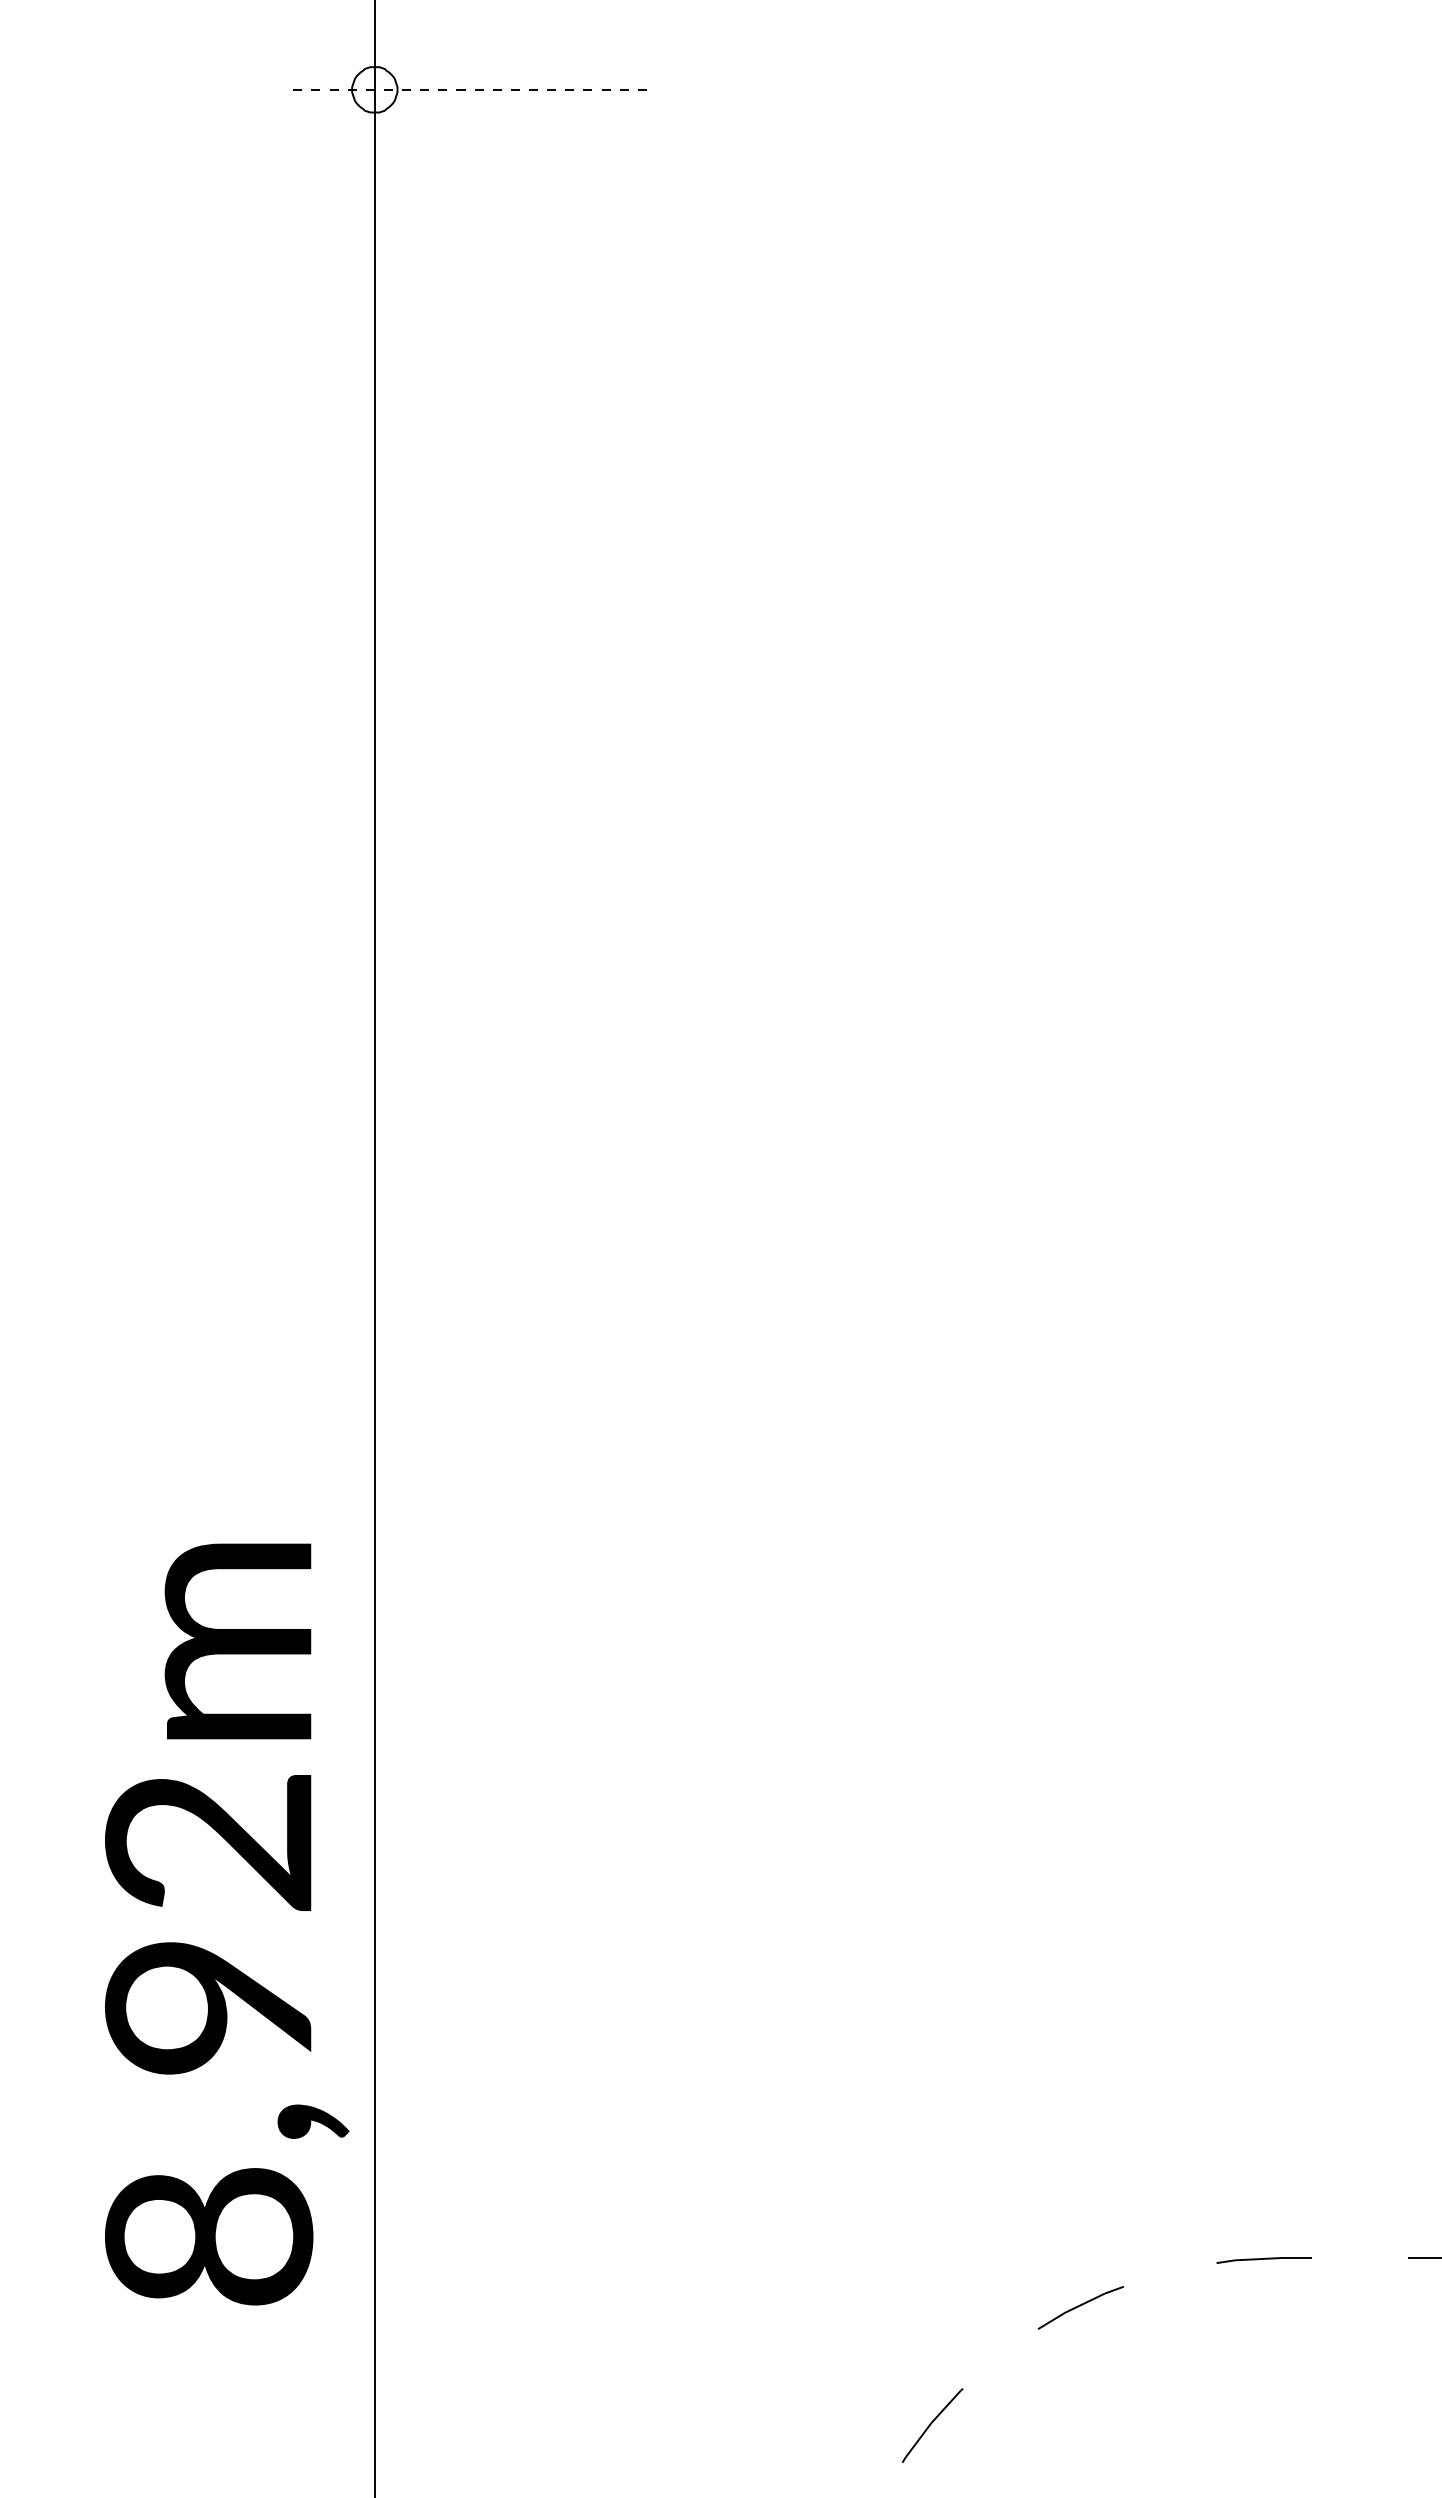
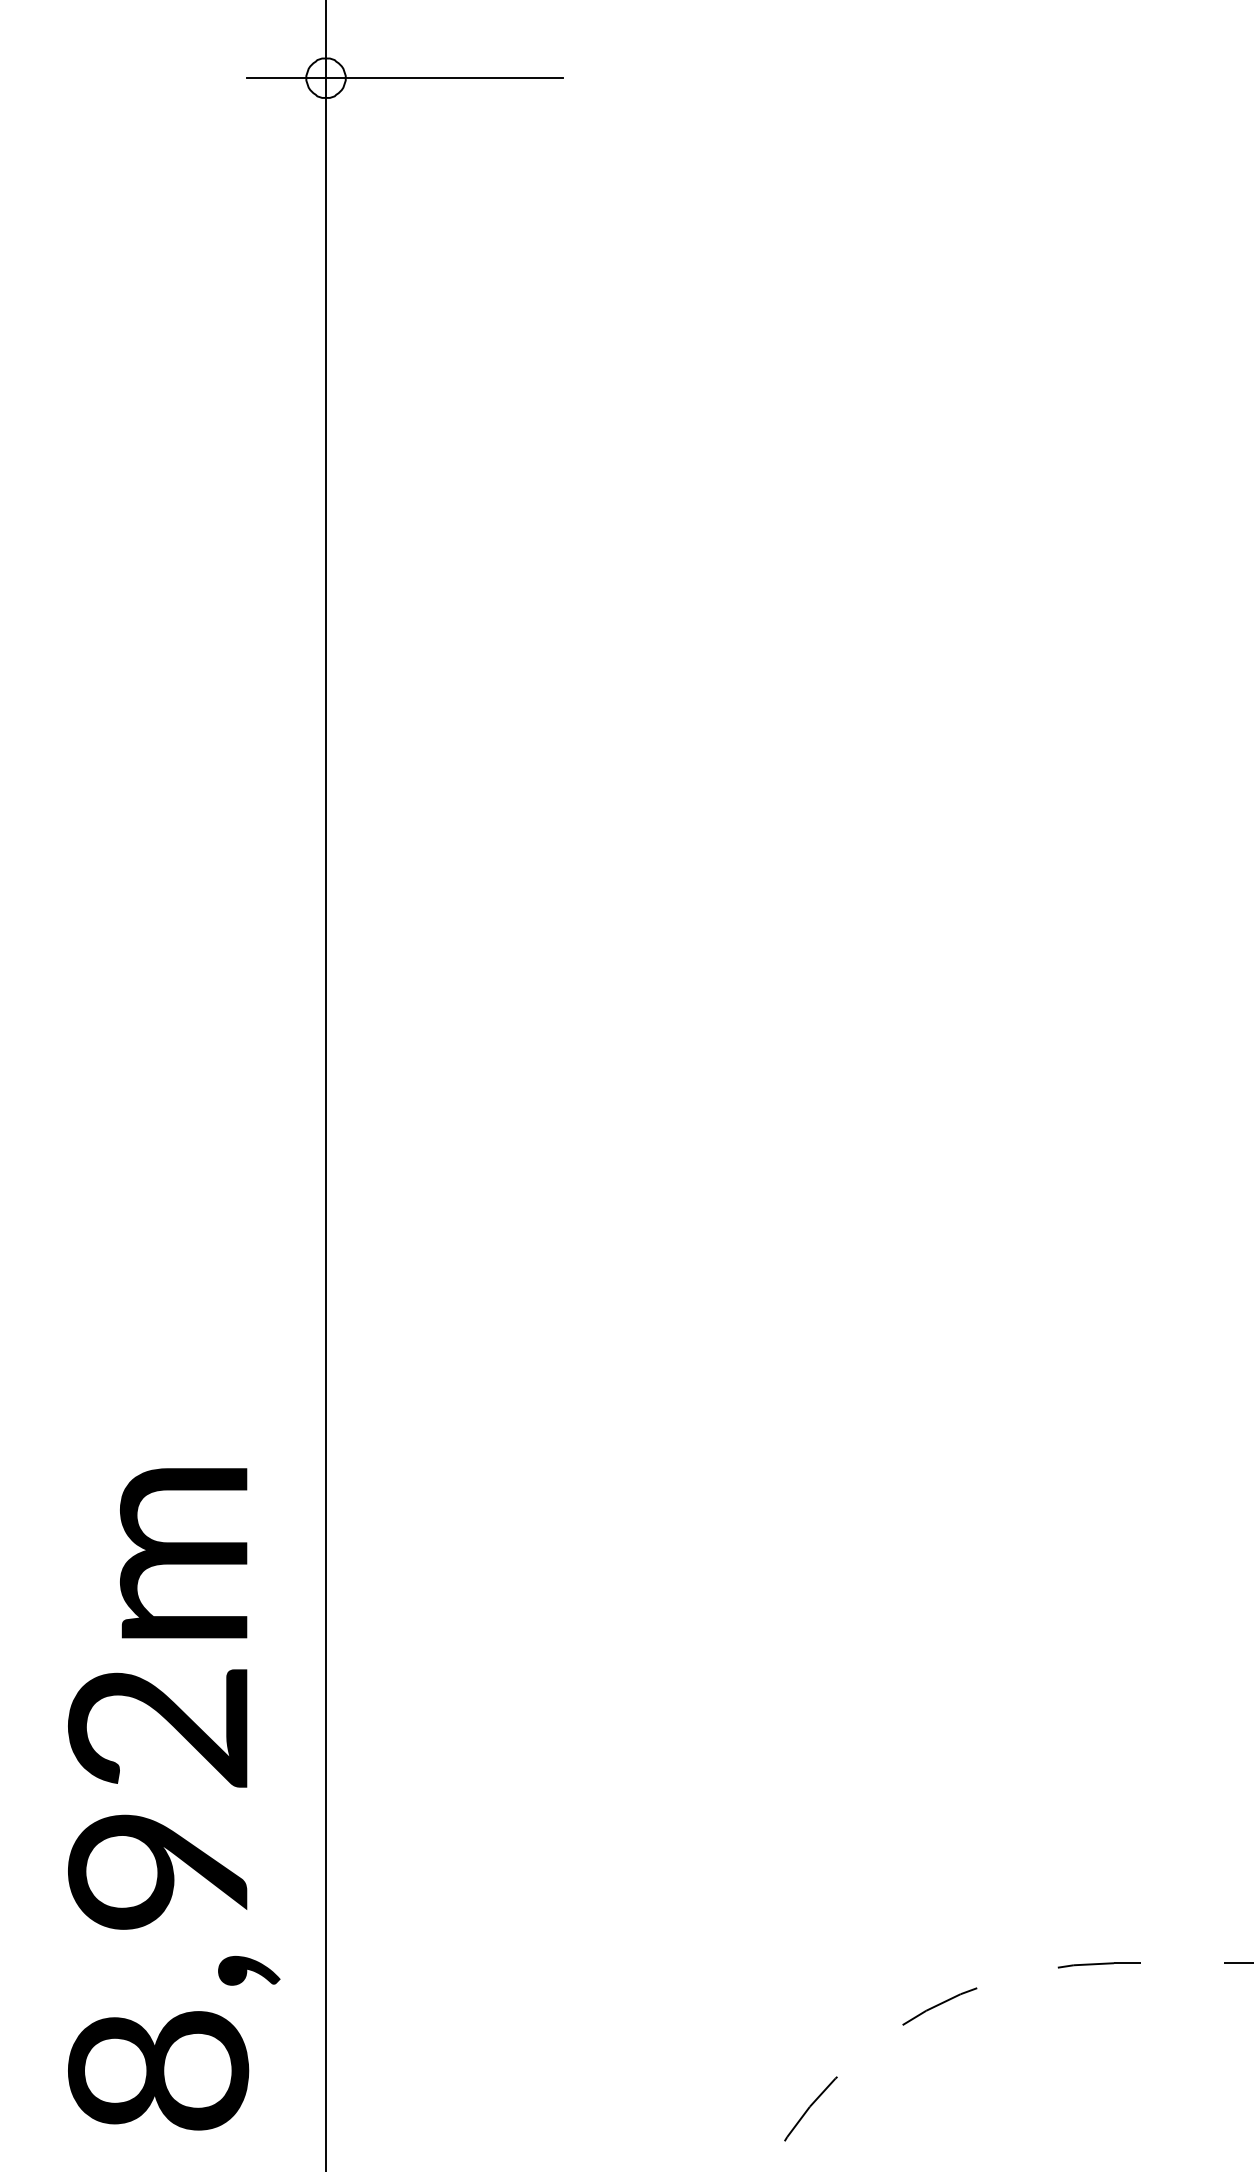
line: (465, 89) -> (404, 77), dashed -> solid
text: (227, 1924) -> (174, 1799), moved

